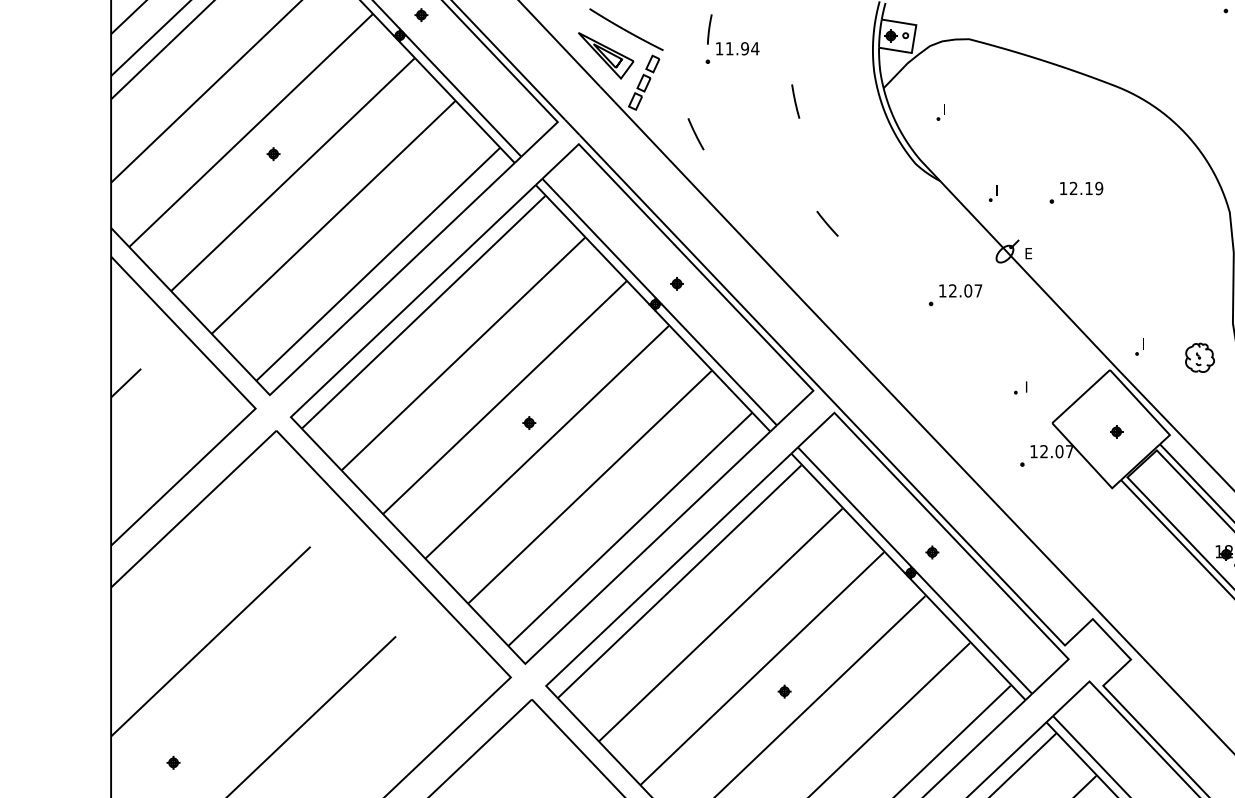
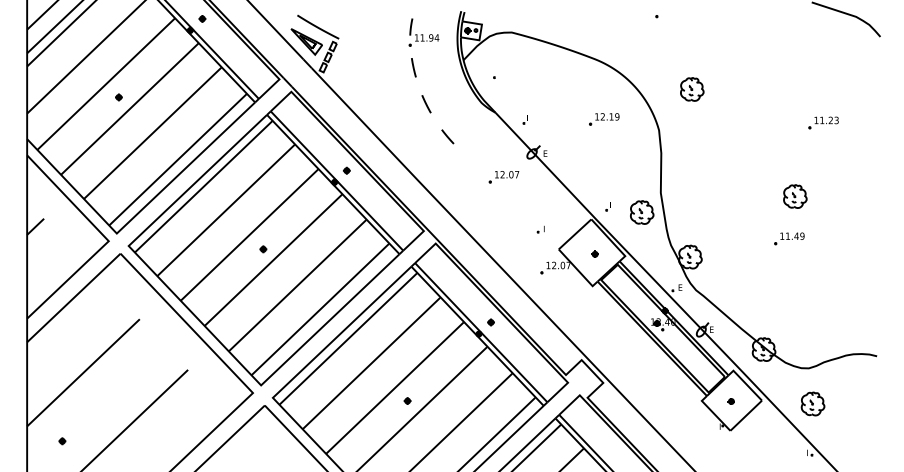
part: (731, 39) -> (423, 32), moved
line: (695, 134) -> (426, 104), moved
part: (1076, 193) -> (604, 119), moved
line: (826, 223) -> (447, 136), moved
part: (1200, 357) -> (642, 212), size x1.43

